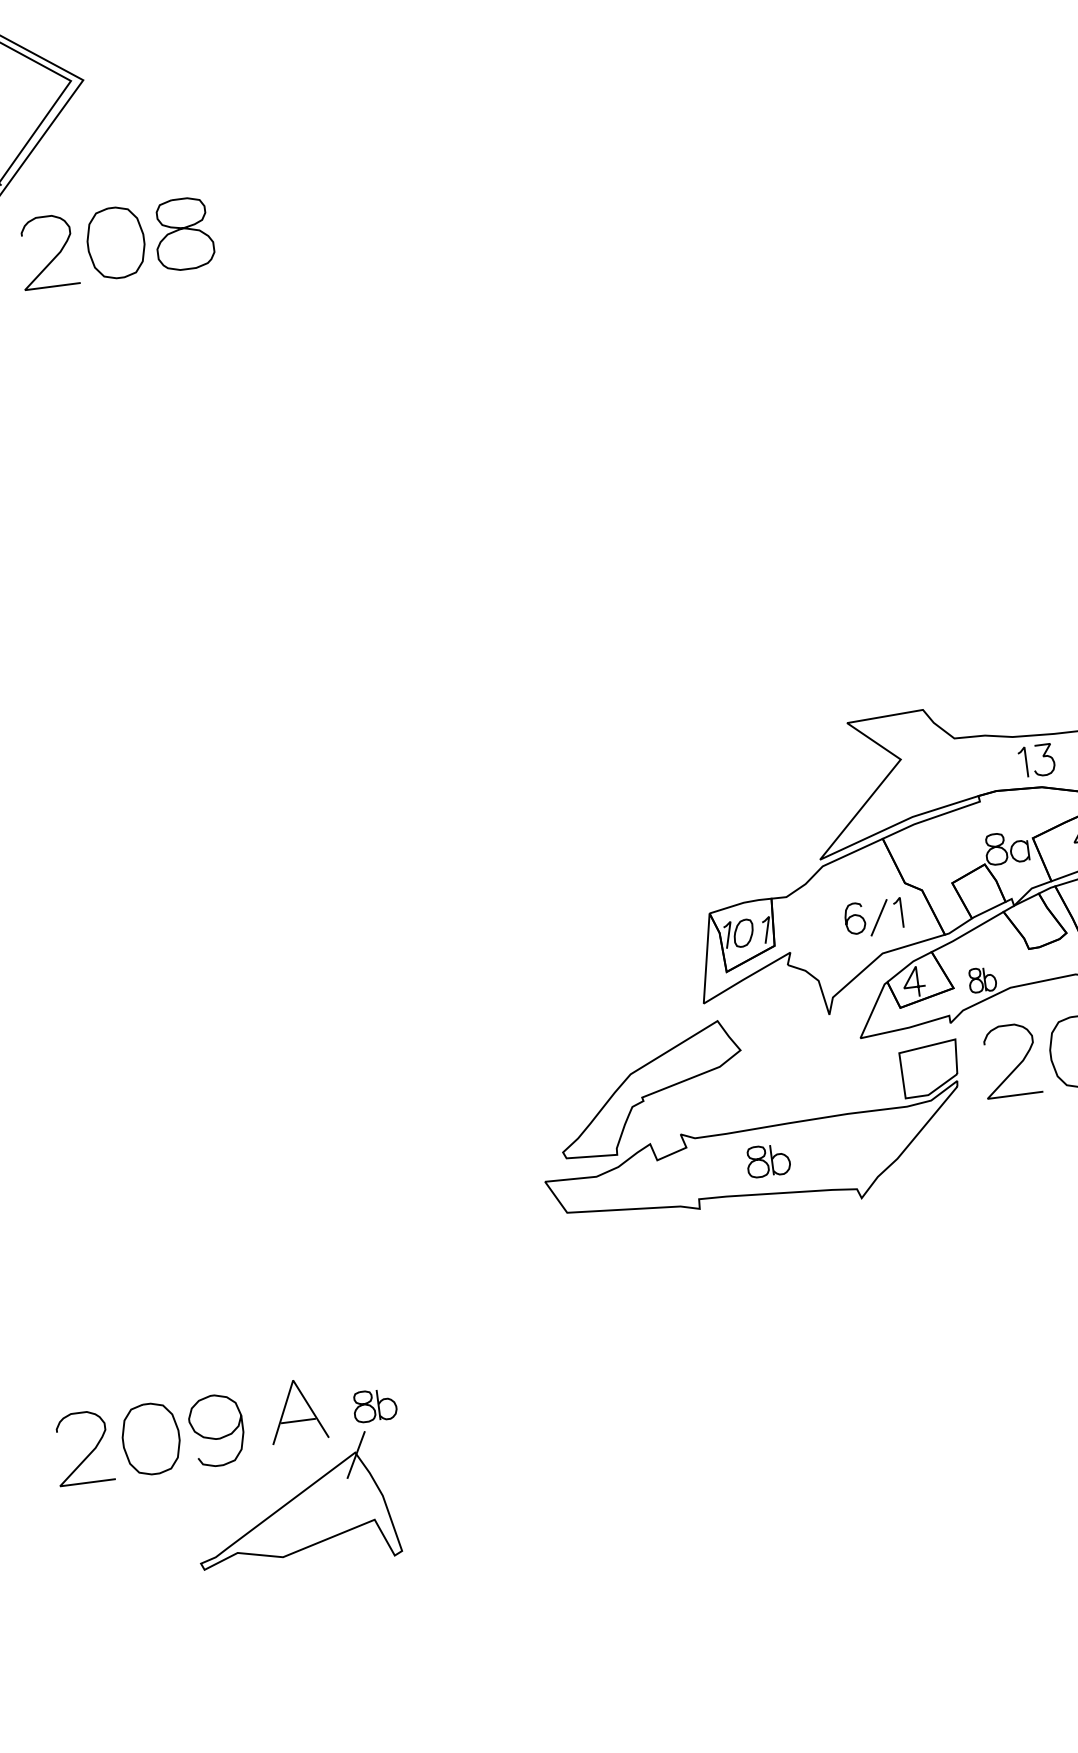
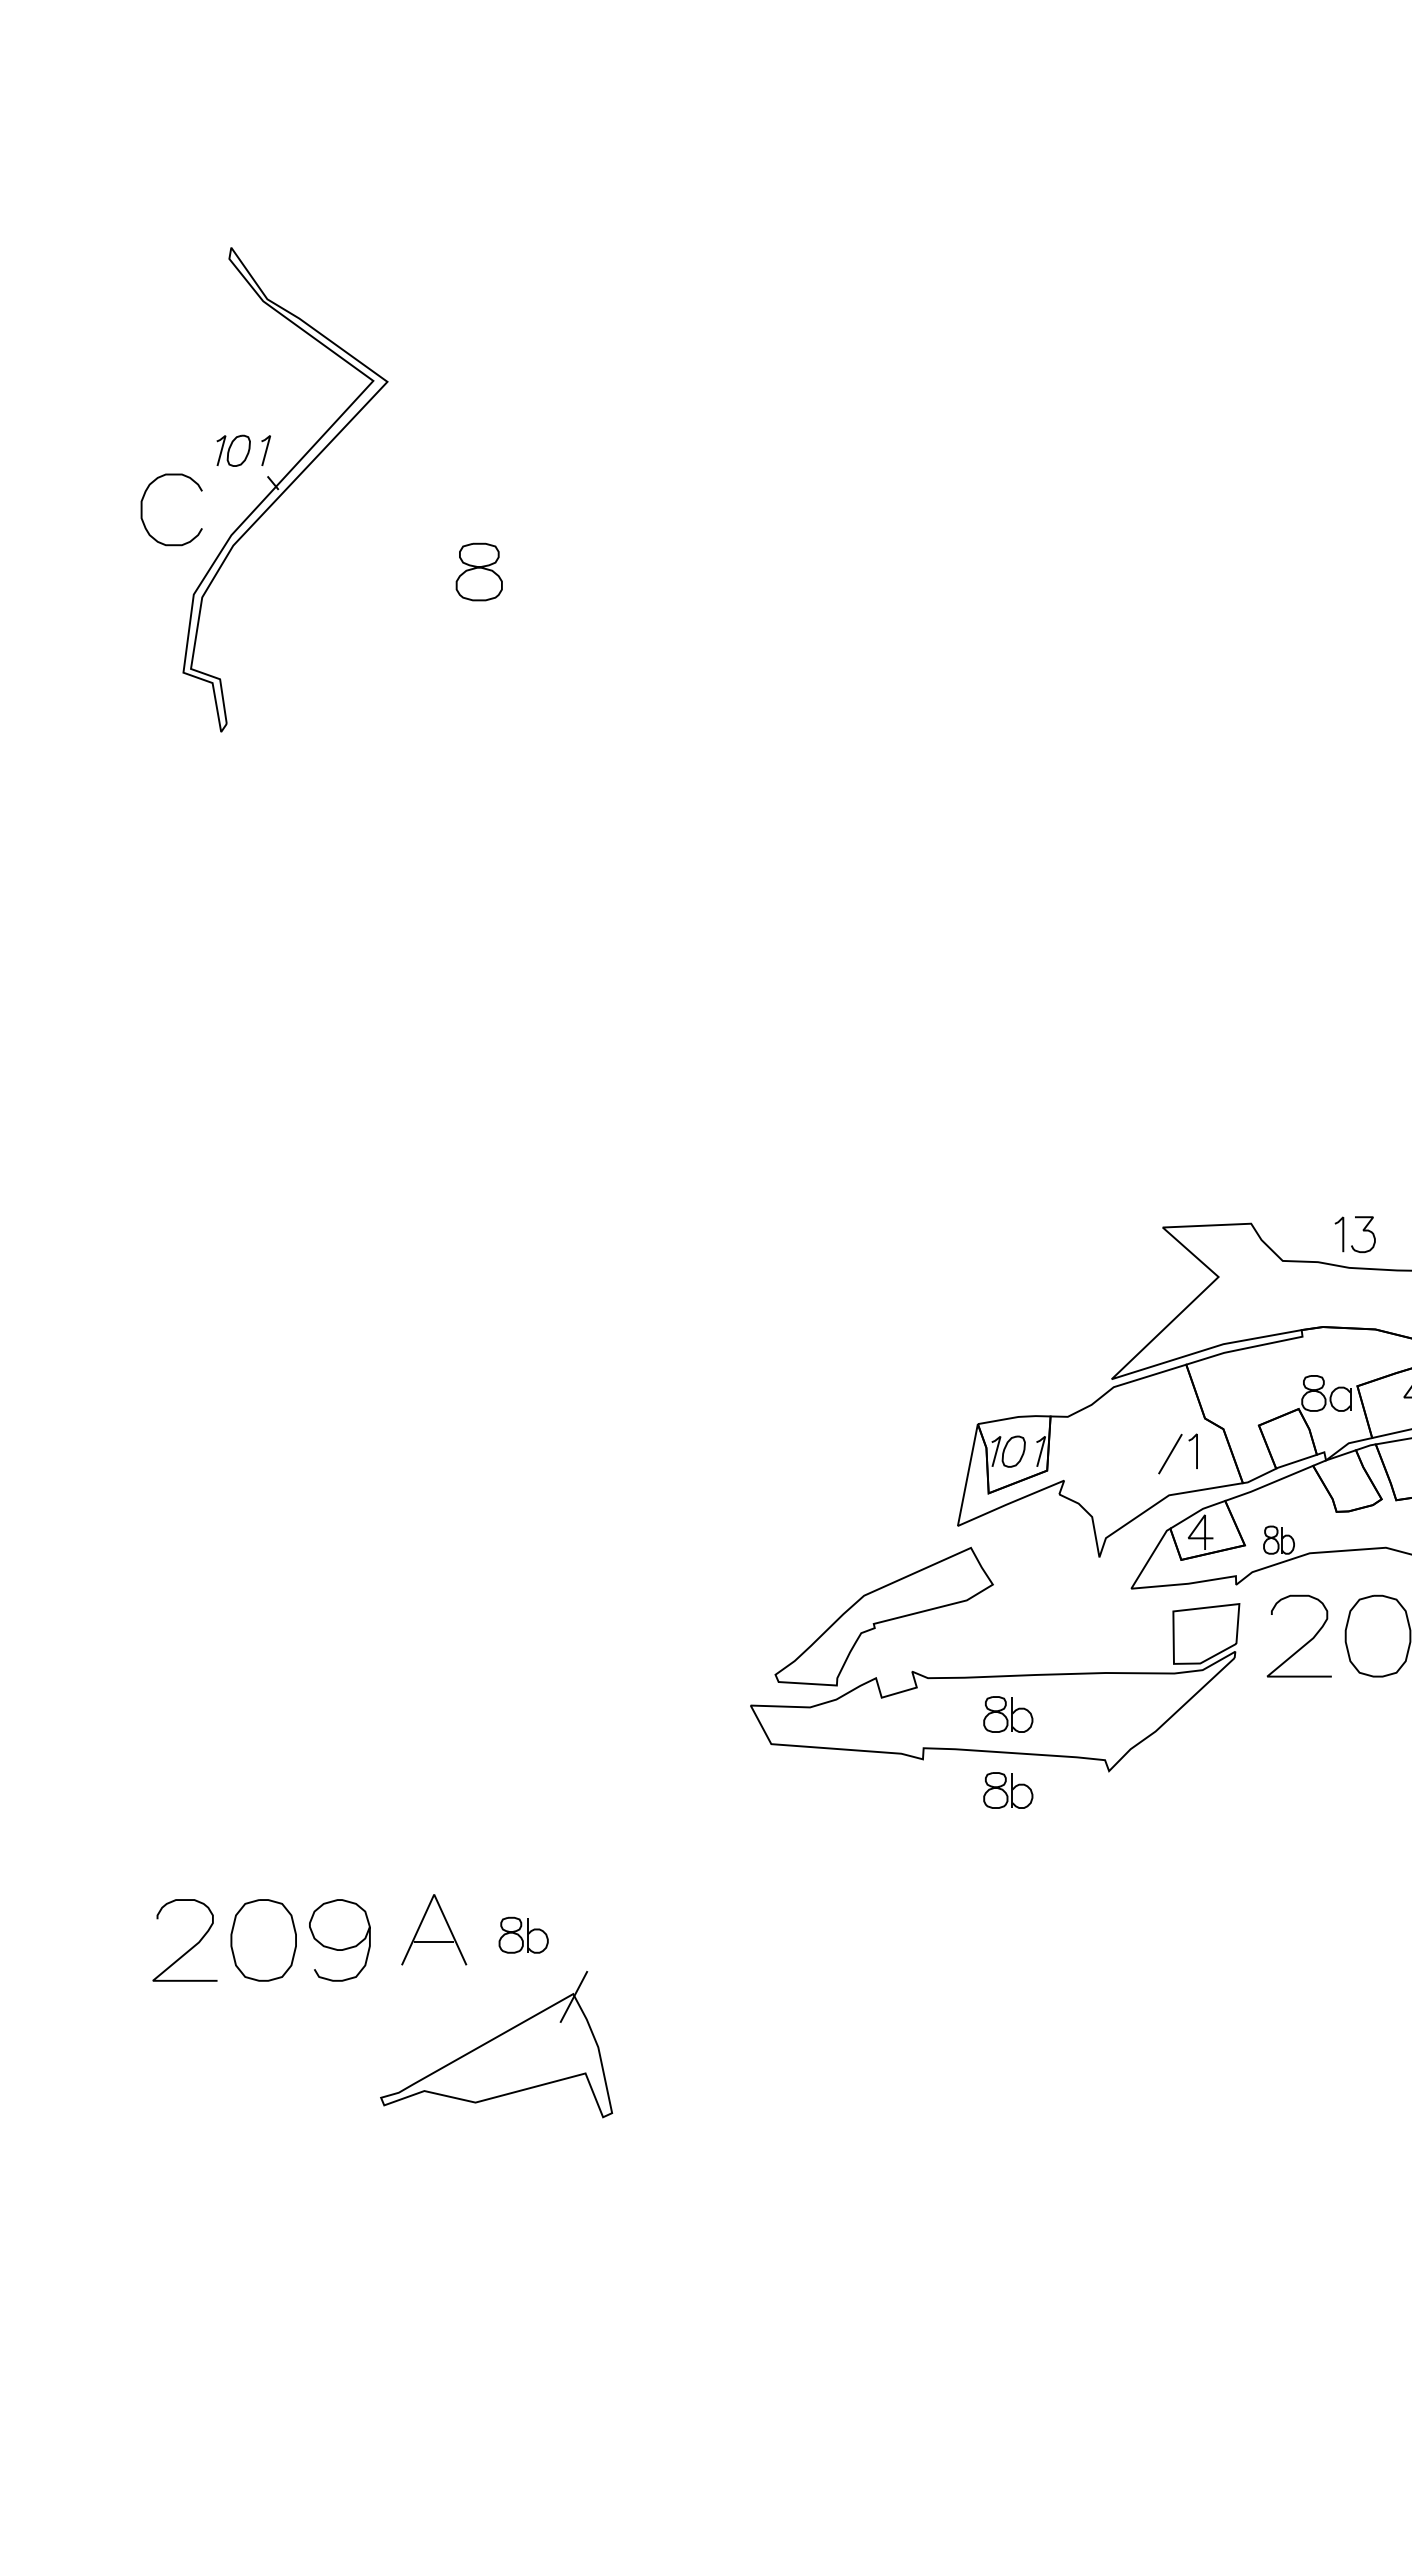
part: (183, 233) -> (479, 571), size x0.7
part: (115, 242) -> (400, 571), removed
curve: (53, 257) -> (327, 579), removed
part: (1042, 756) -> (1362, 1230), moved
curve: (854, 916) -> (1142, 1448), removed
part: (777, 1226) -> (1008, 1790), added
part: (294, 1504) -> (496, 2044), moved

